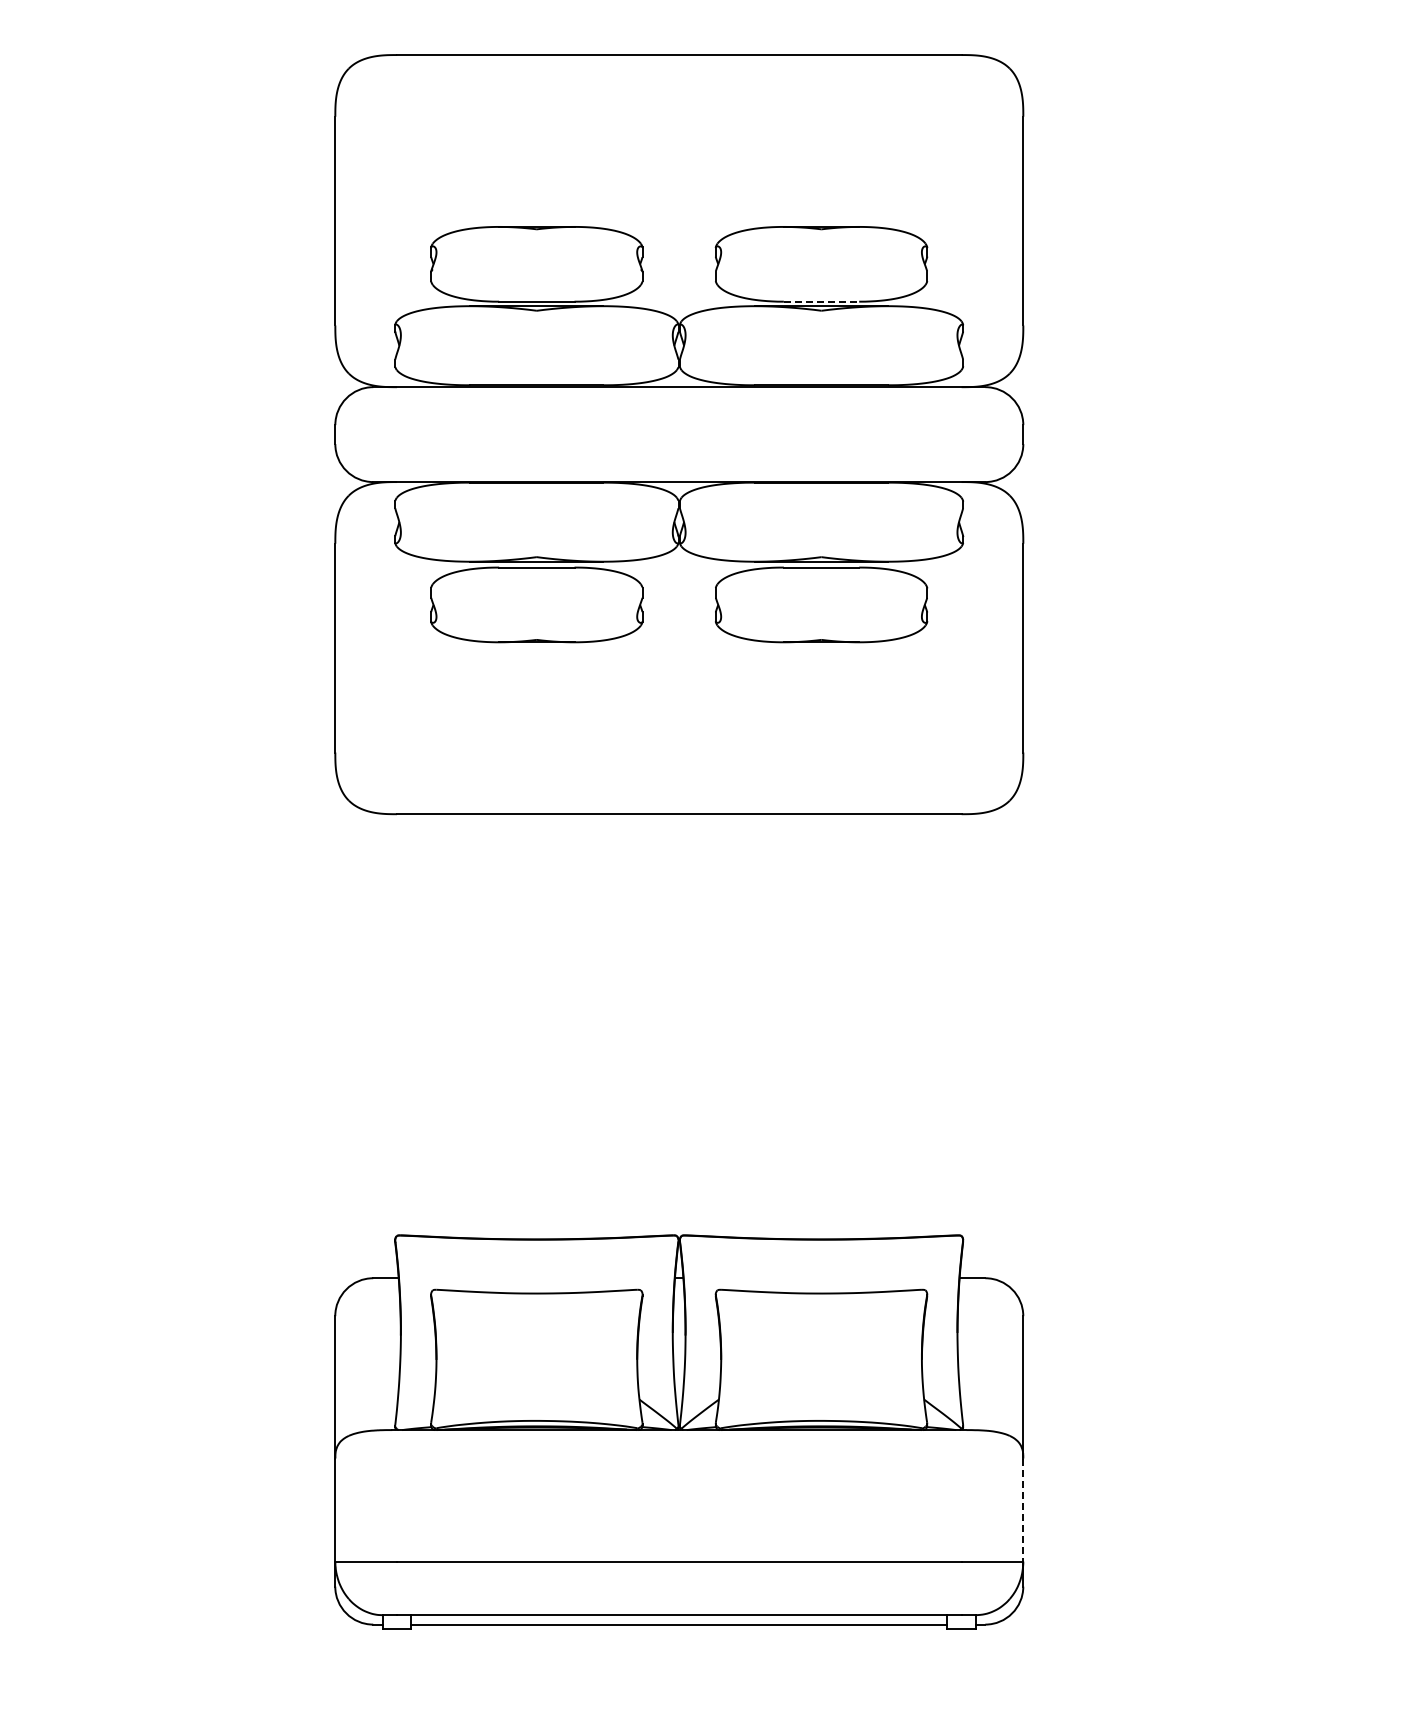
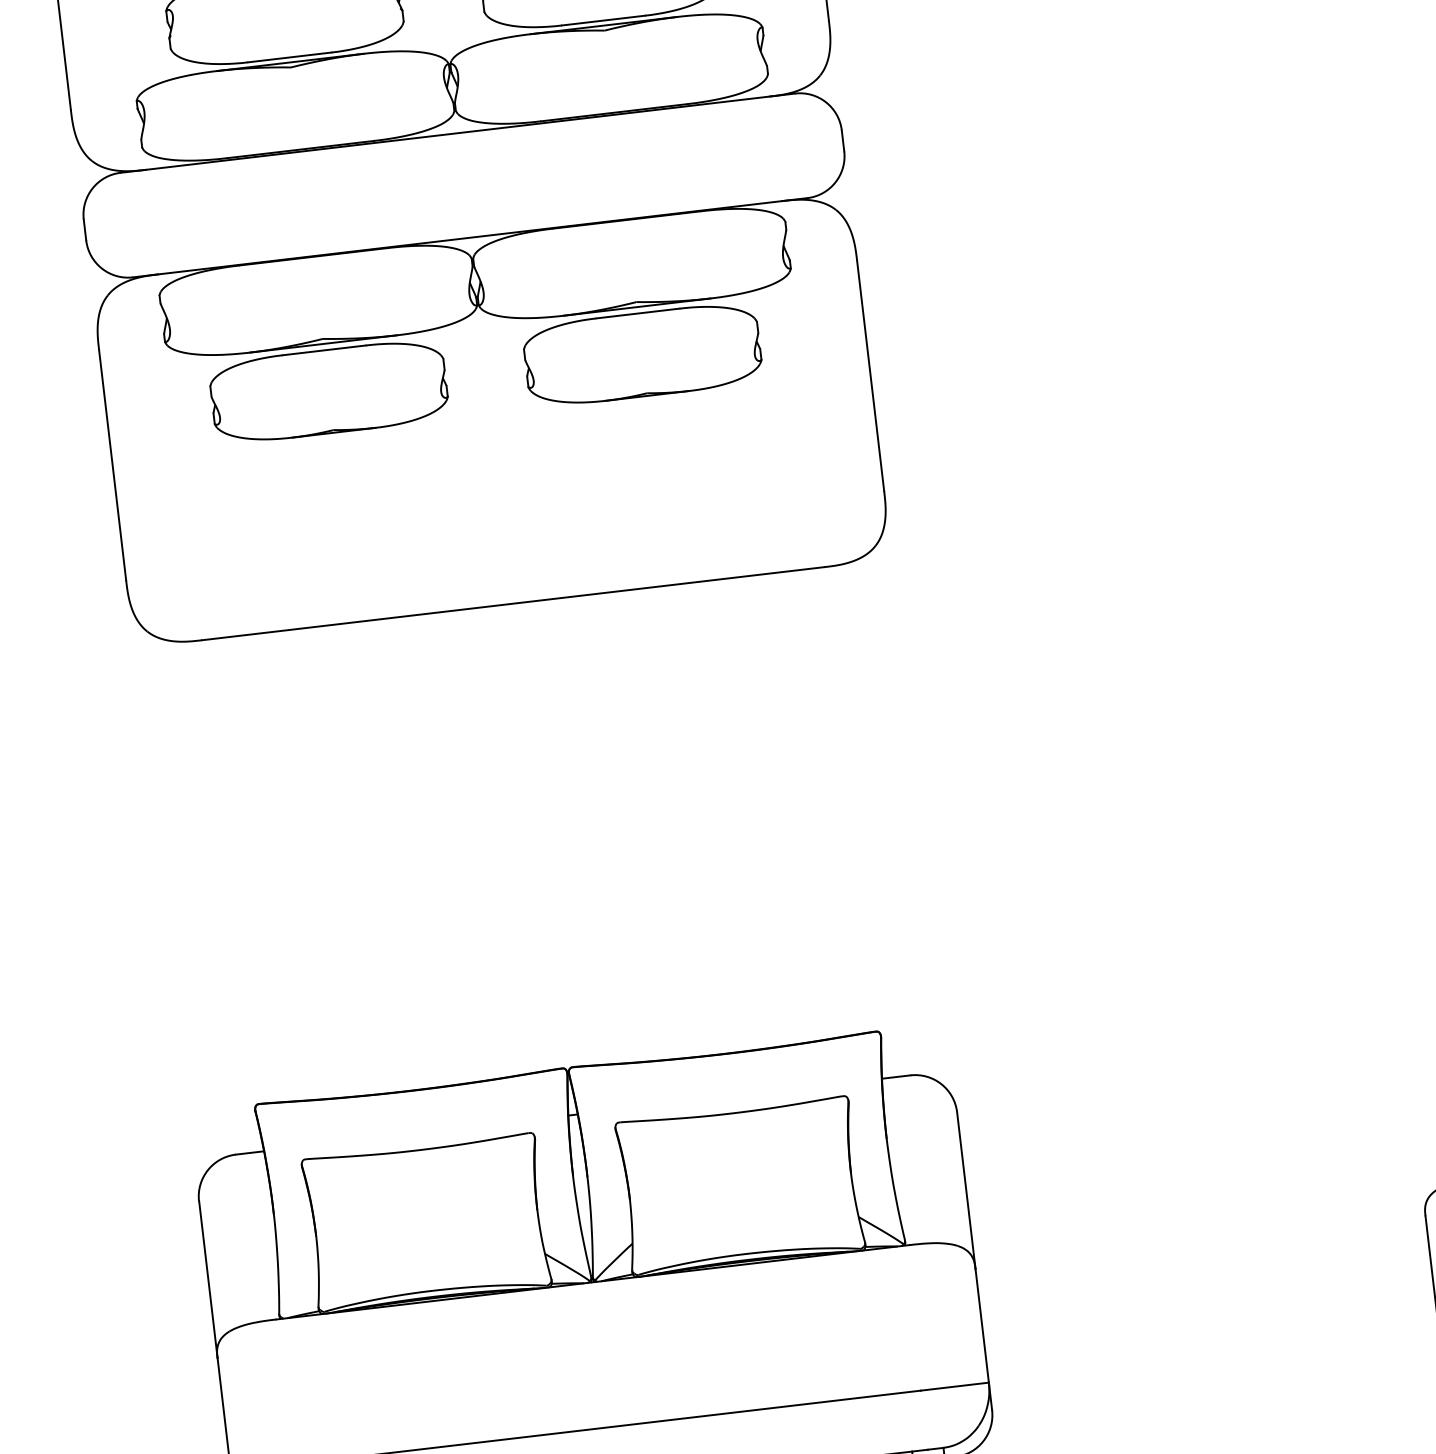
line: (821, 301) -> (603, 20), dashed -> solid
line: (1023, 1510) -> (982, 1326), dashed -> solid

